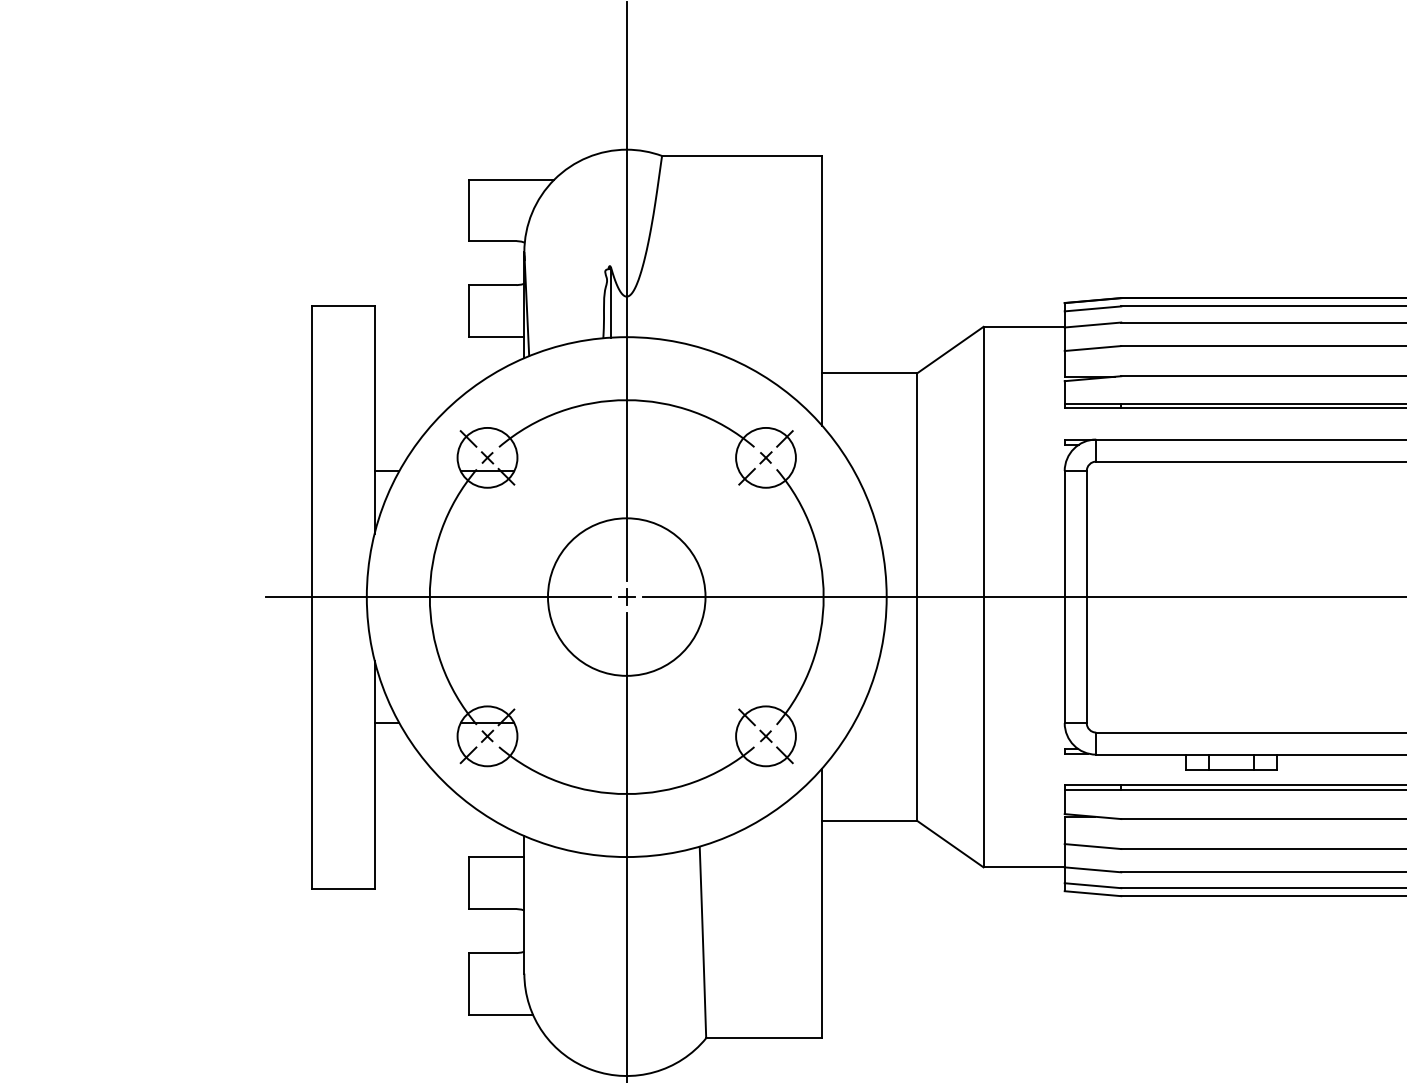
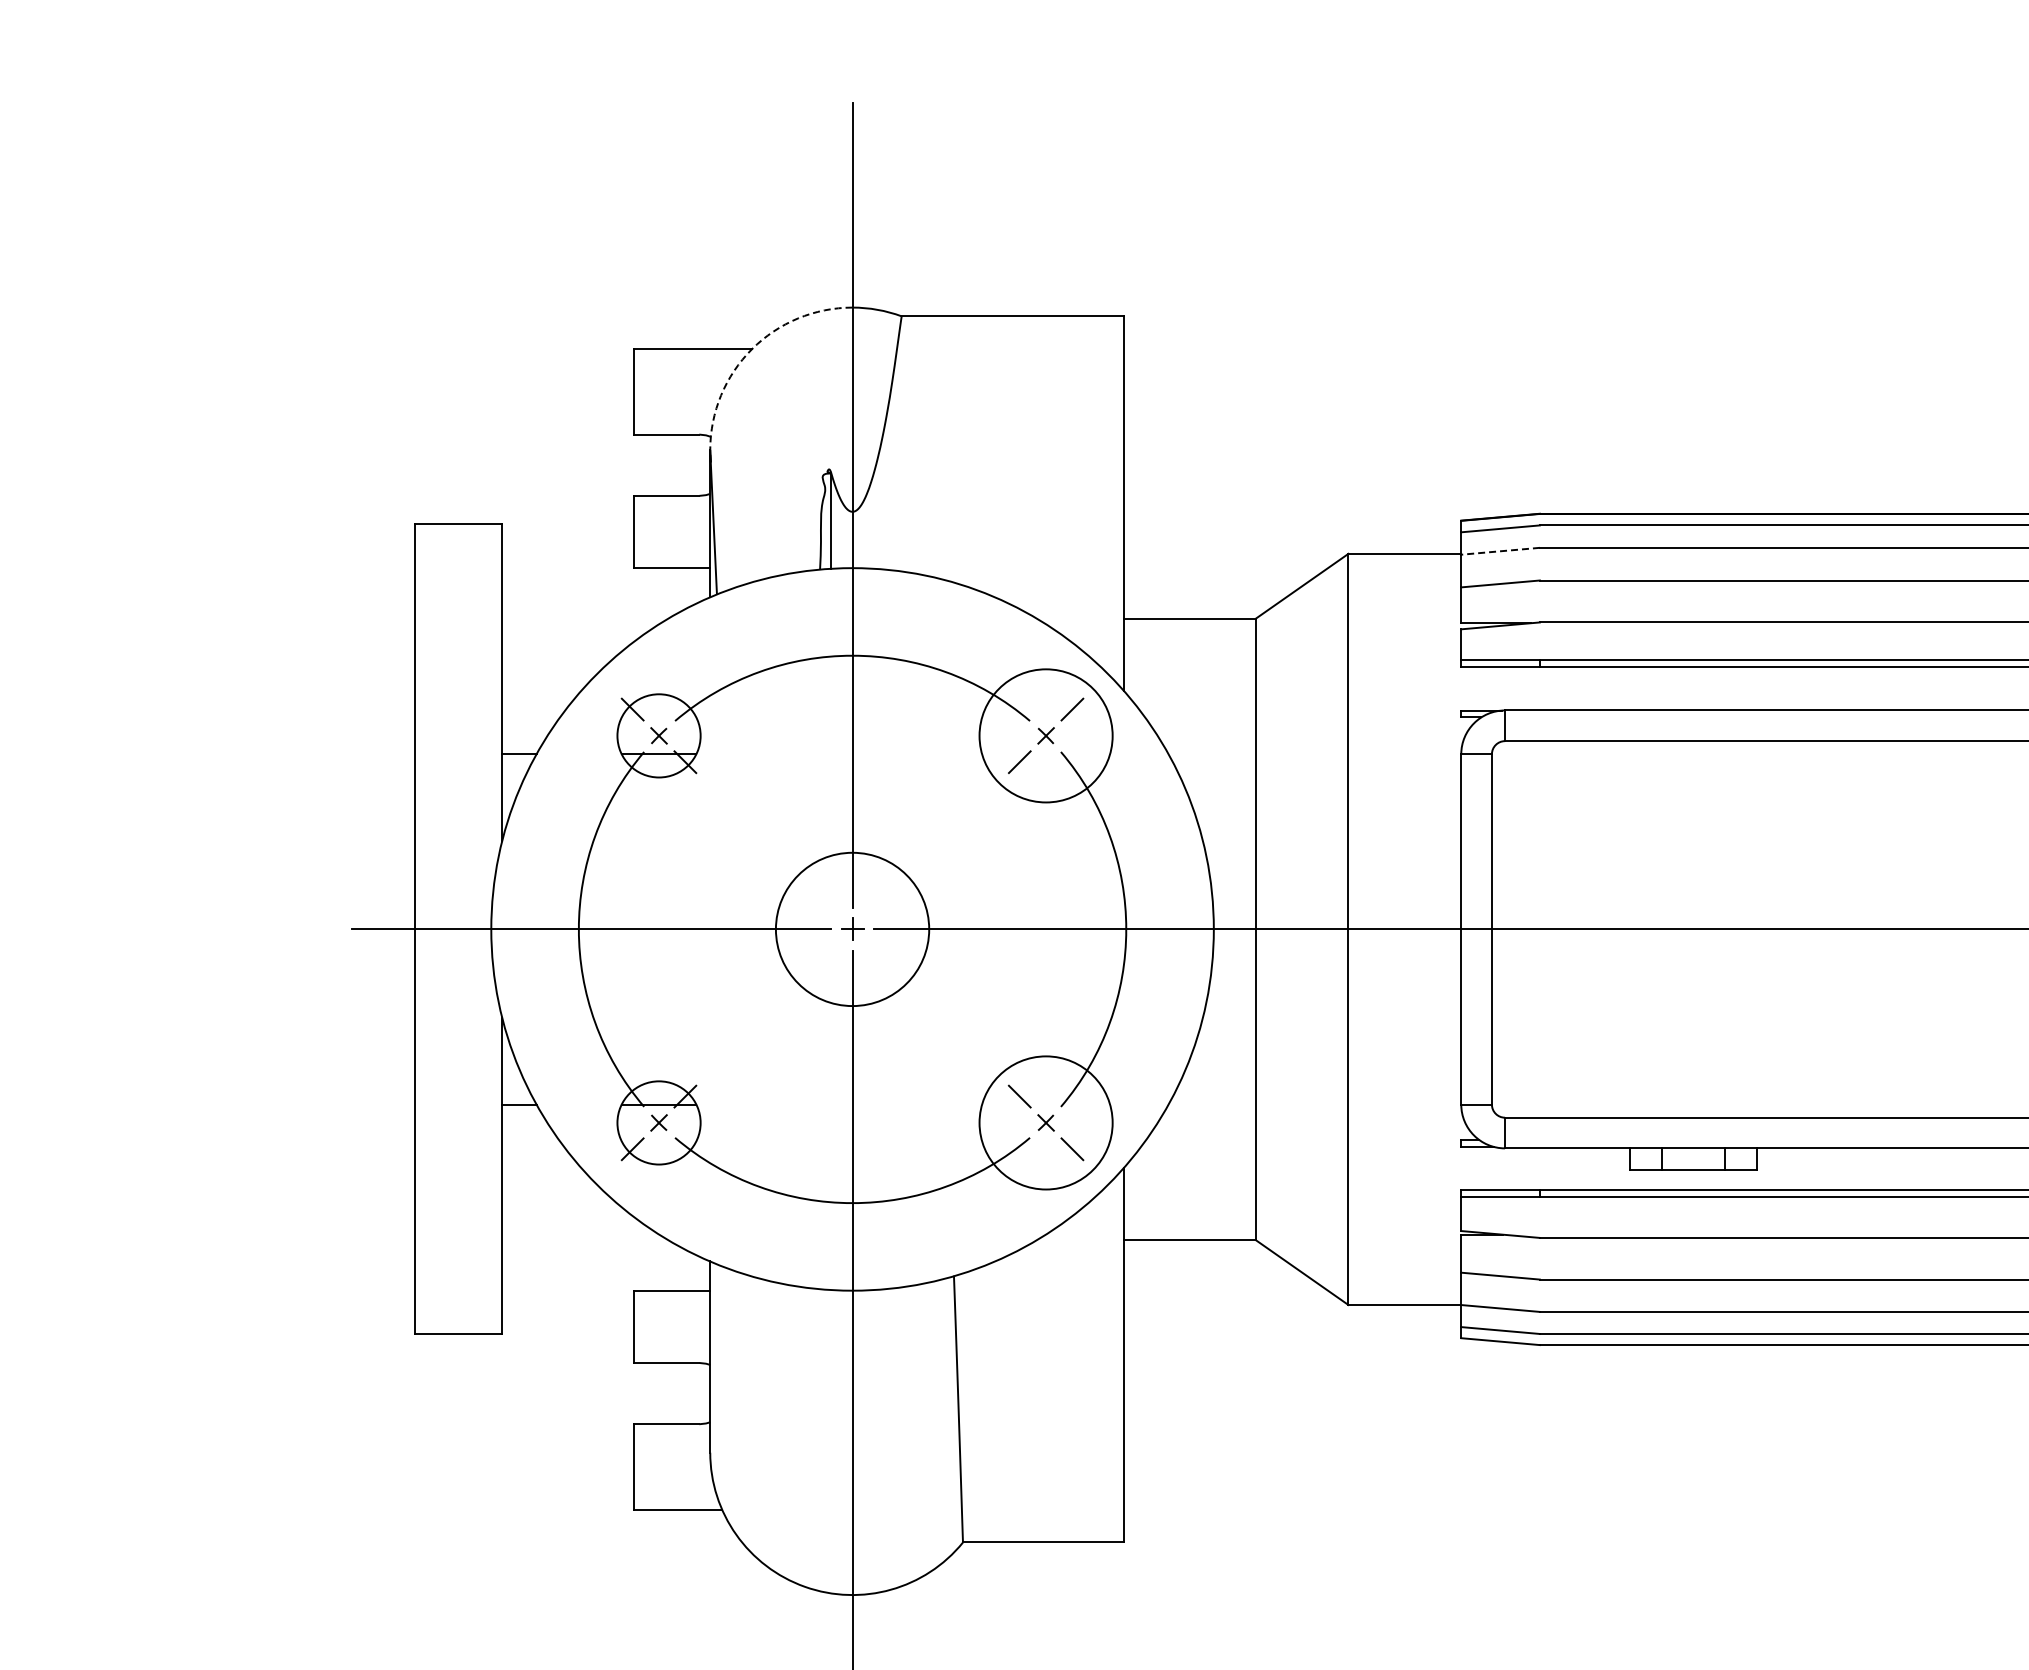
arc: (554, 179) -> (751, 349), solid -> dashed
line: (1092, 325) -> (1500, 551), solid -> dashed
circle: (765, 457) -> (1045, 735), size x1.6
circle: (626, 596) -> (852, 928), size x0.7
circle: (765, 736) -> (1045, 1122), size x1.6

